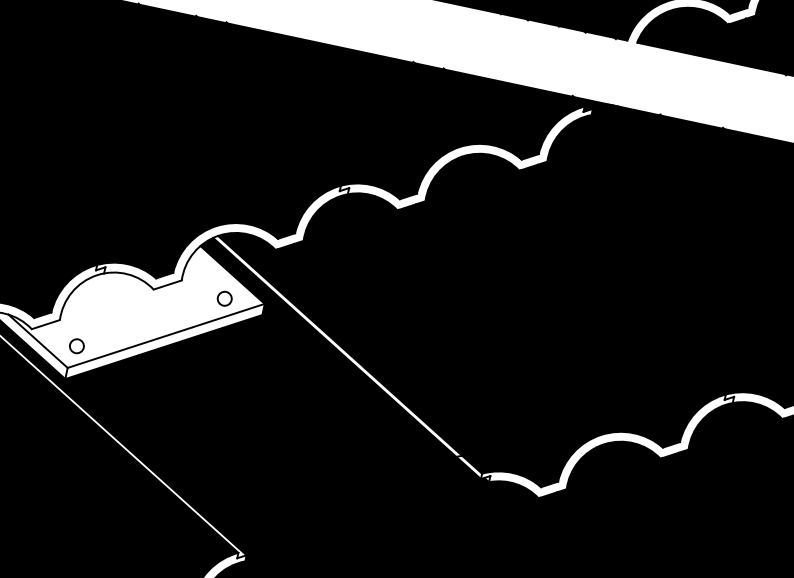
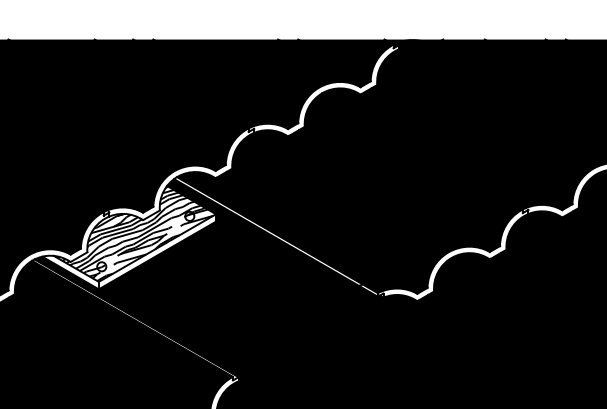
hatch: (138, 307) -> (135, 233), added

